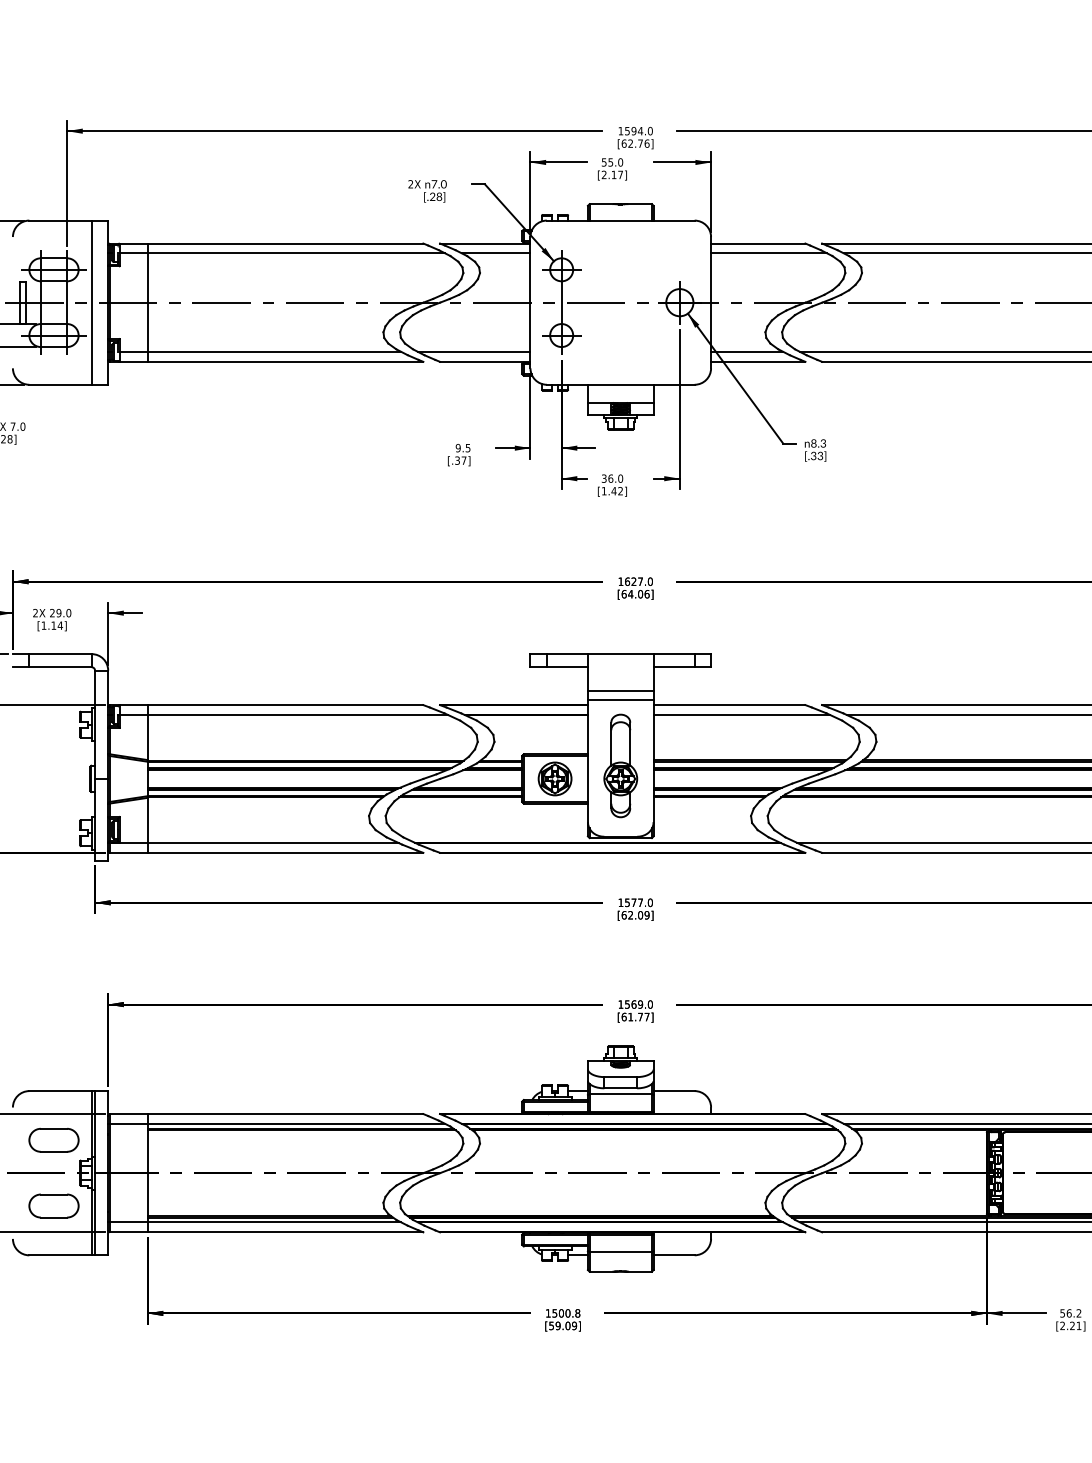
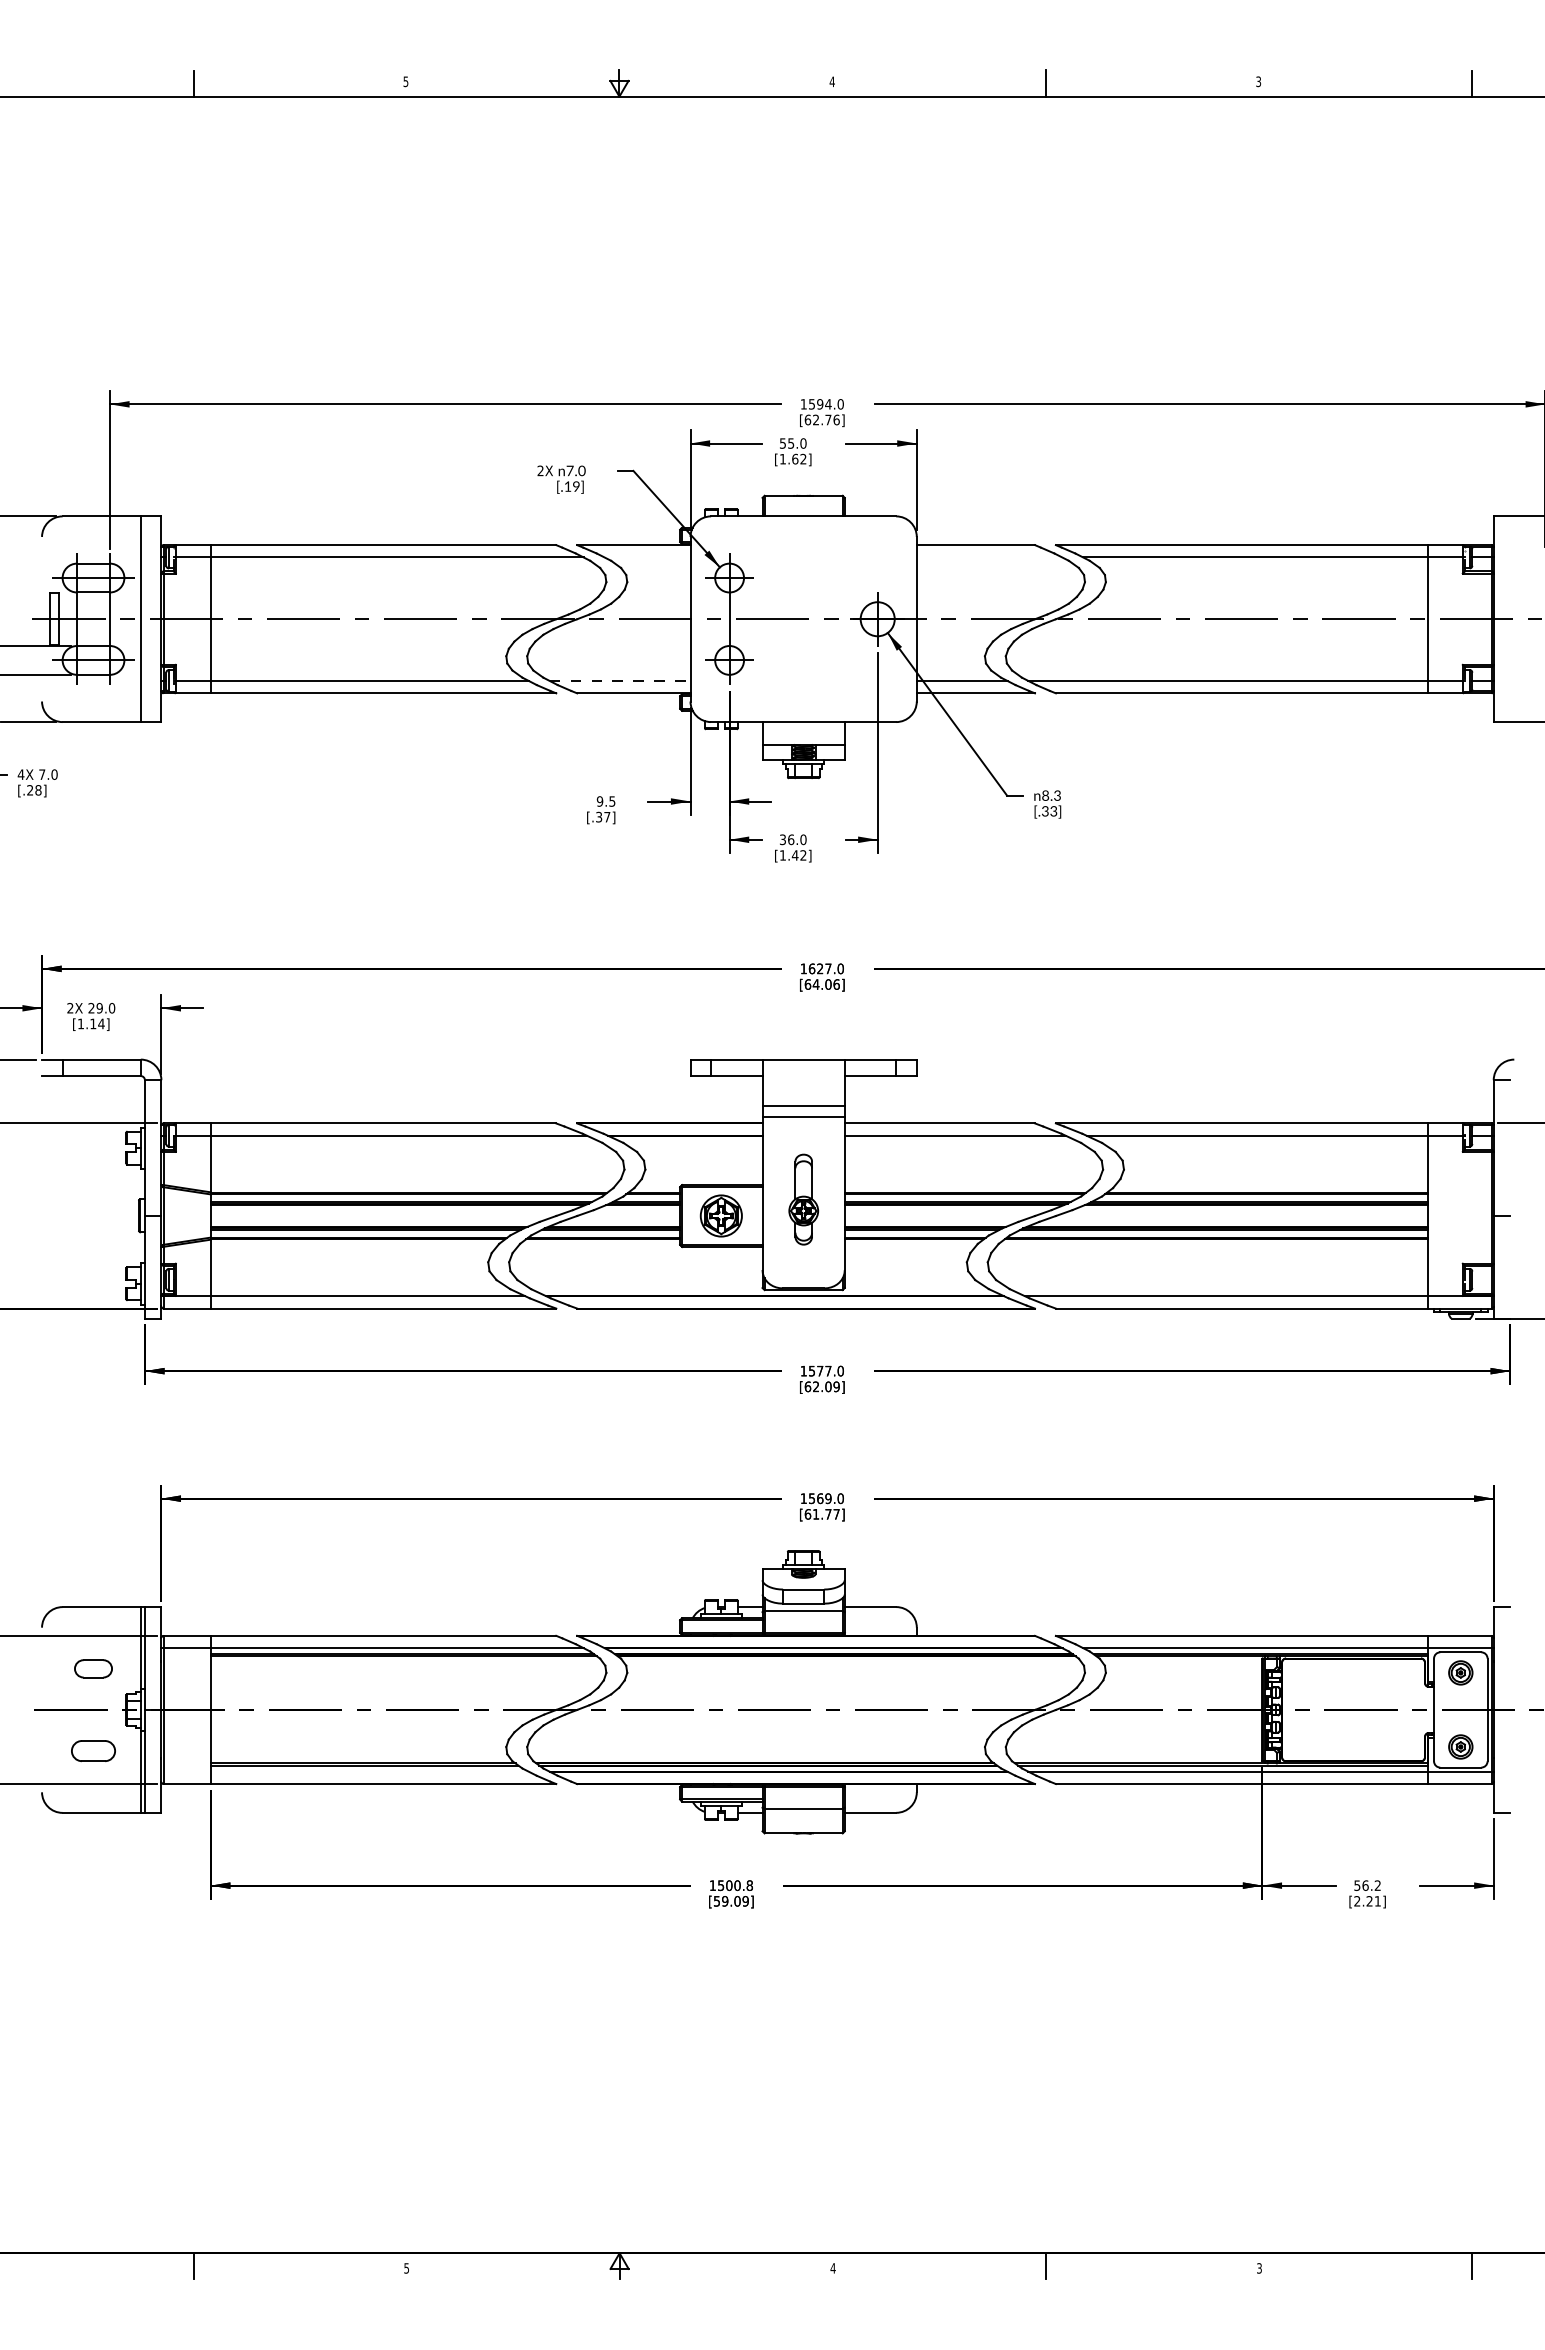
text: (611, 174) -> (792, 458), [2.17] -> [1.62]
text: (435, 196) -> (571, 486), [.28] -> [.19]
line: (496, 253) -> (647, 557), removed
line: (769, 253) -> (989, 557), removed
line: (474, 352) -> (620, 681), solid -> dashed
part: (620, 765) -> (803, 1199), size x0.7
part: (54, 1140) -> (93, 1668), size x0.6
part: (54, 1205) -> (93, 1750), size x0.7
line: (254, 1222) -> (344, 1771), removed

